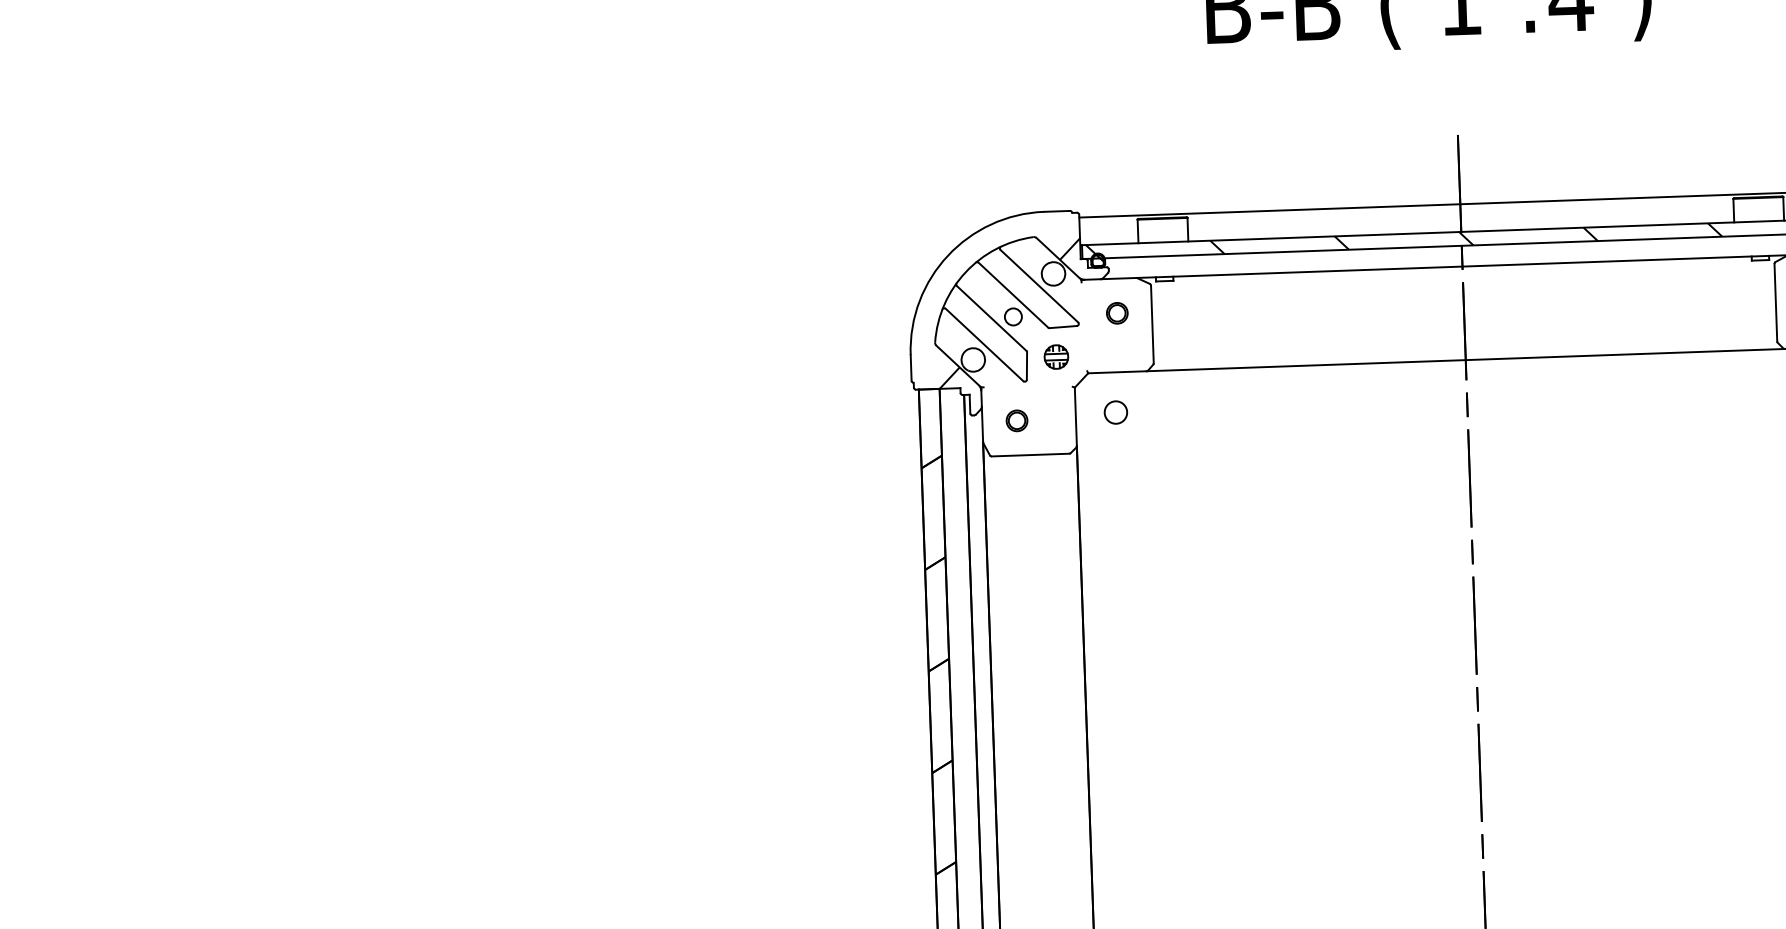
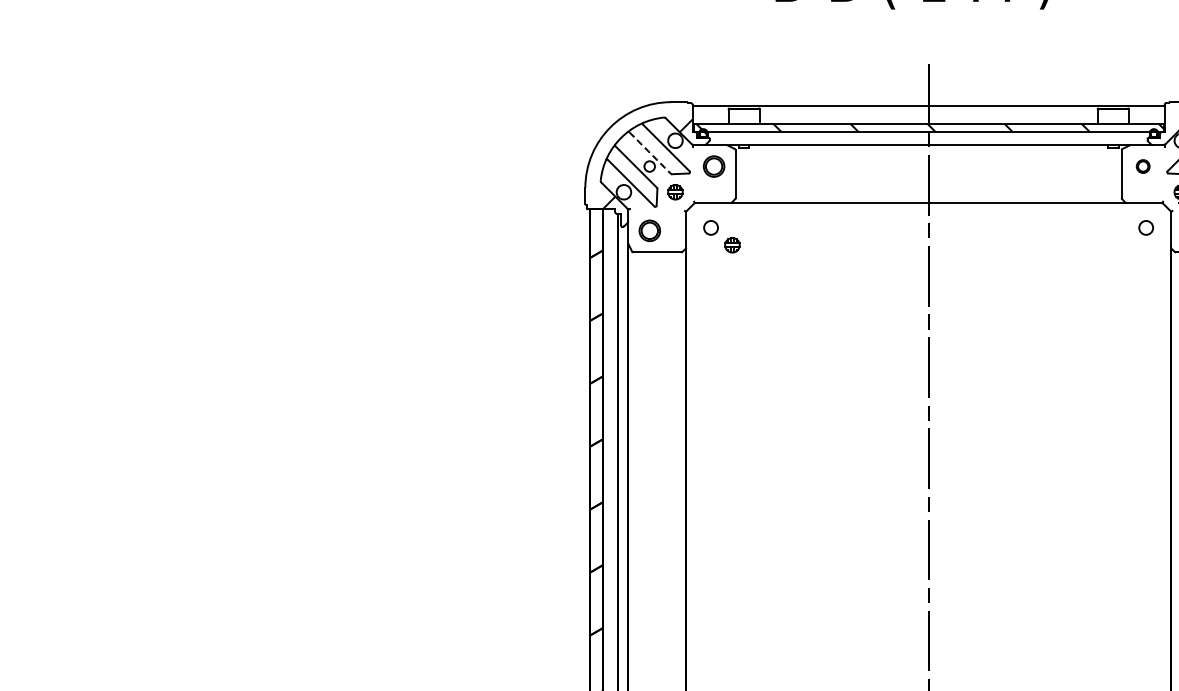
line: (1013, 295) -> (650, 153), solid -> dashed
part: (1116, 313) -> (713, 166), size x1.6
part: (1016, 420) -> (649, 230), size x1.6
part: (1151, 439) -> (732, 245), added

